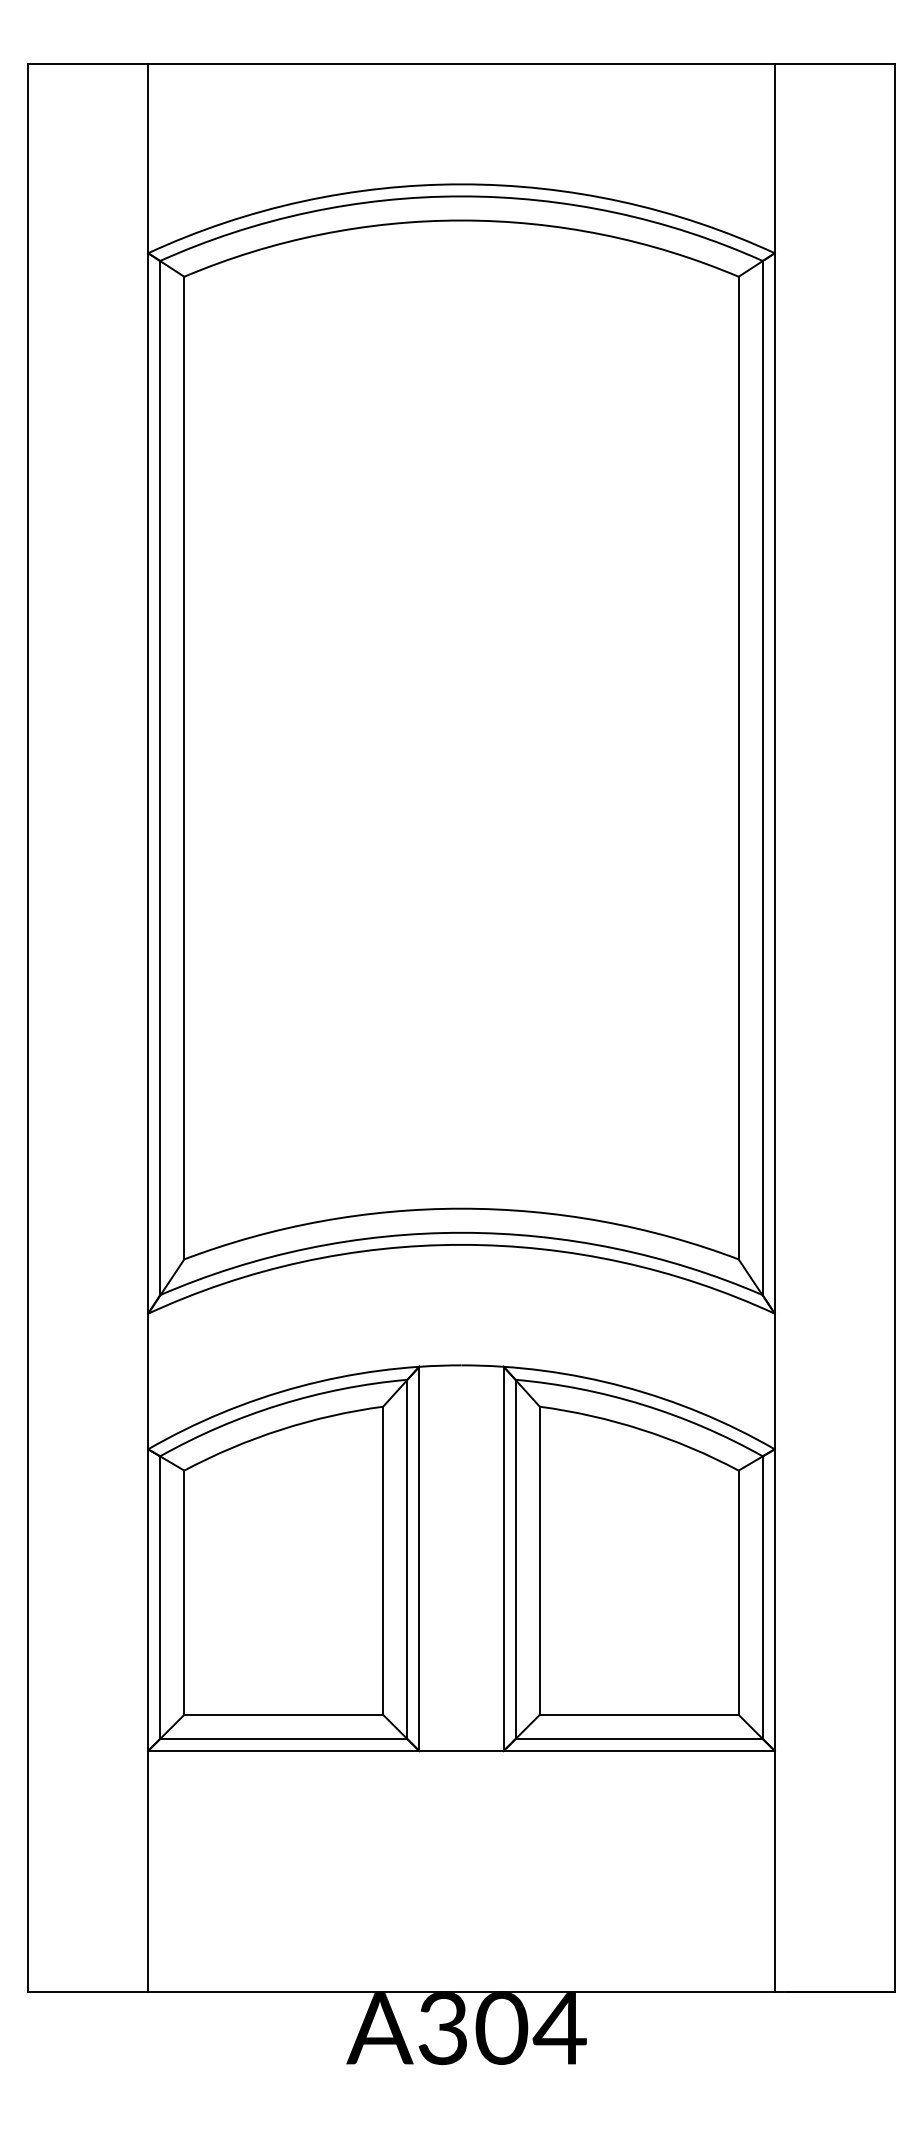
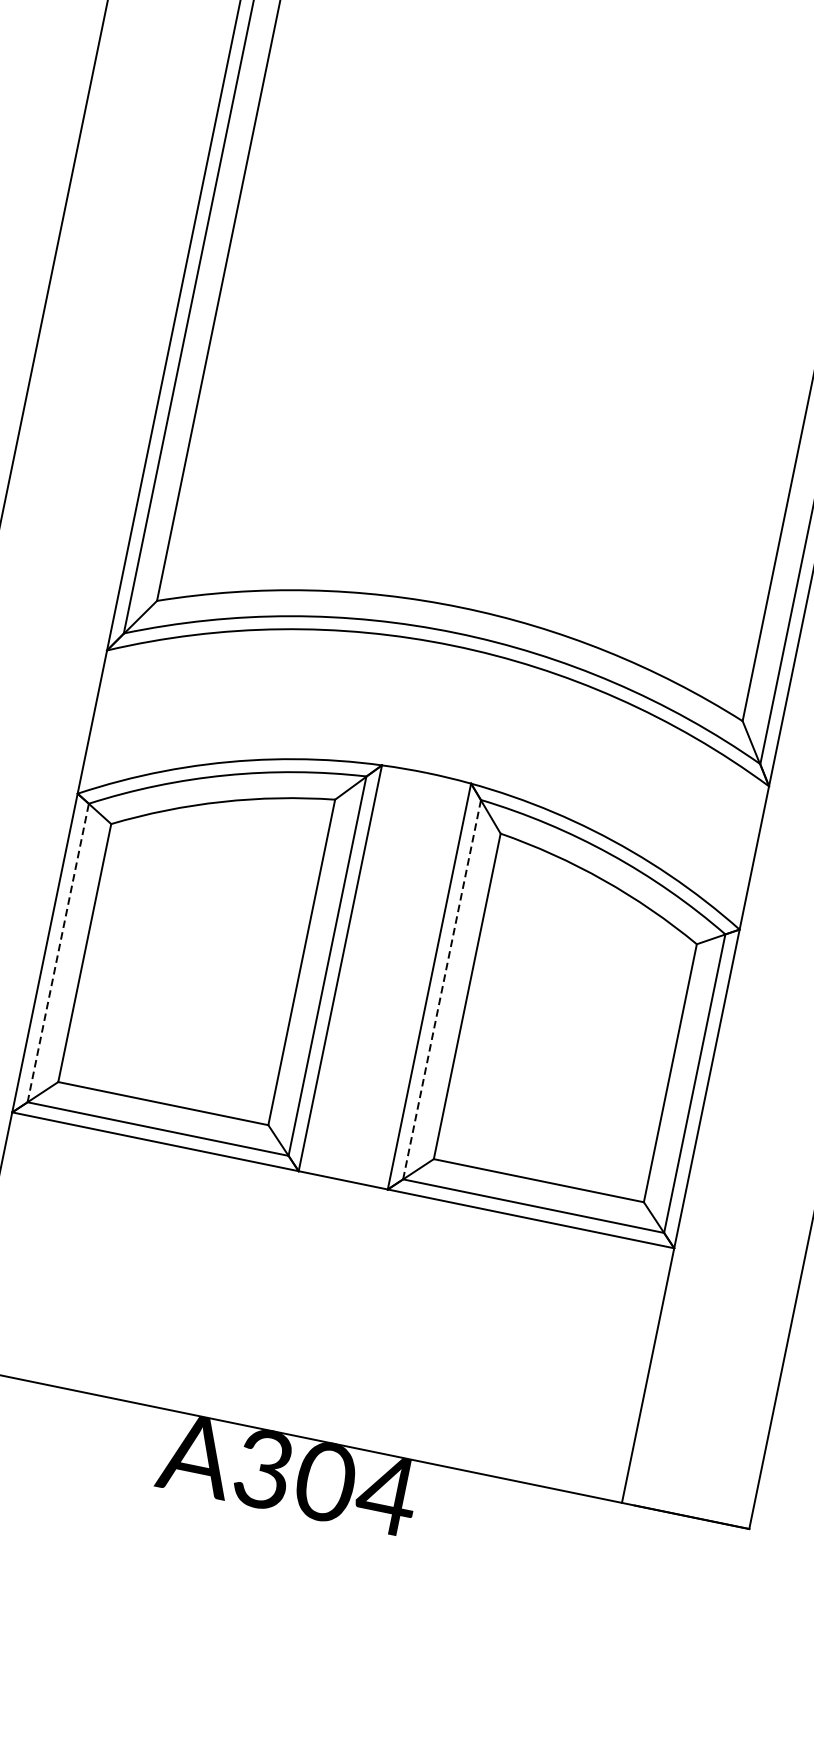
line: (515, 1559) -> (441, 989), solid -> dashed
line: (160, 1597) -> (58, 952), solid -> dashed

